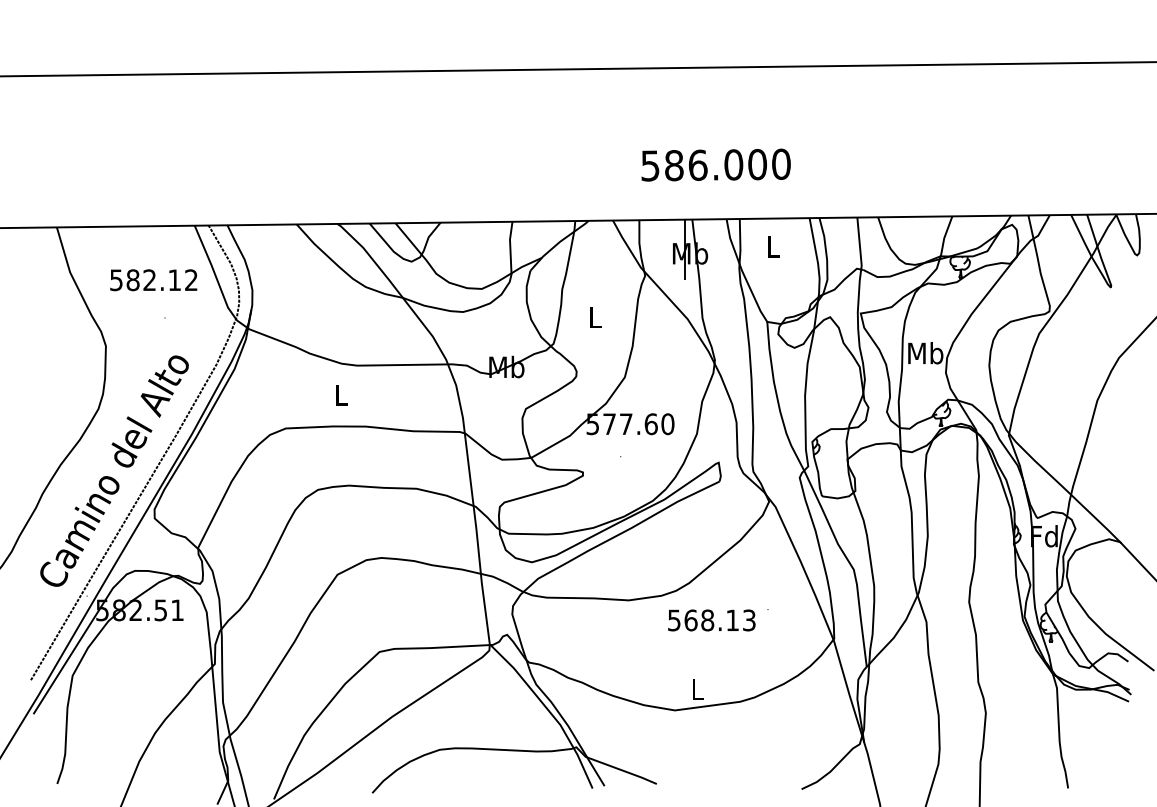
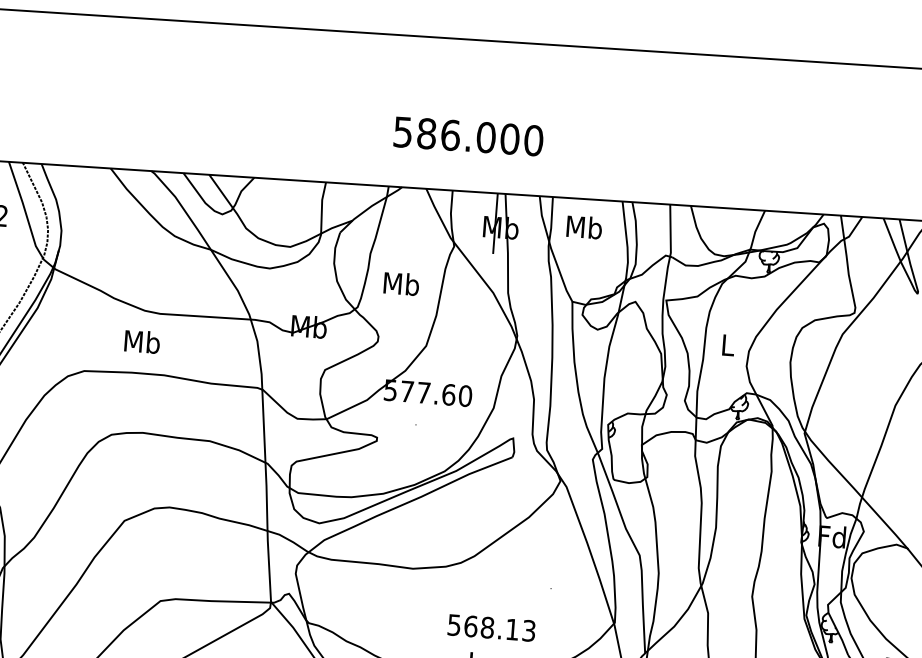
text: (715, 164) -> (468, 135), moved
text: (773, 246) -> (584, 227), L -> Mb
text: (595, 317) -> (401, 284), L -> Mb
text: (925, 353) -> (727, 345), Mb -> L
text: (341, 394) -> (142, 341), L -> Mb
text: (711, 620) -> (491, 628), moved

